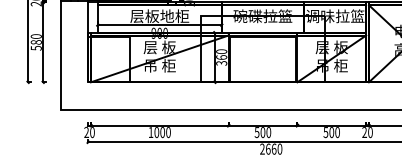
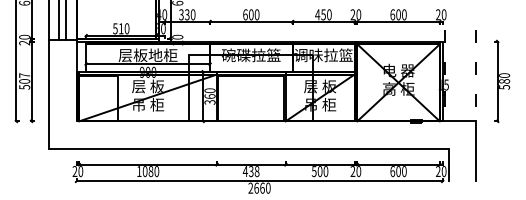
text: (36, 39) -> (24, 78), 580 -> 507
text: (162, 132) -> (150, 171), 1000 -> 1080
text: (262, 132) -> (250, 171), 500 -> 438

